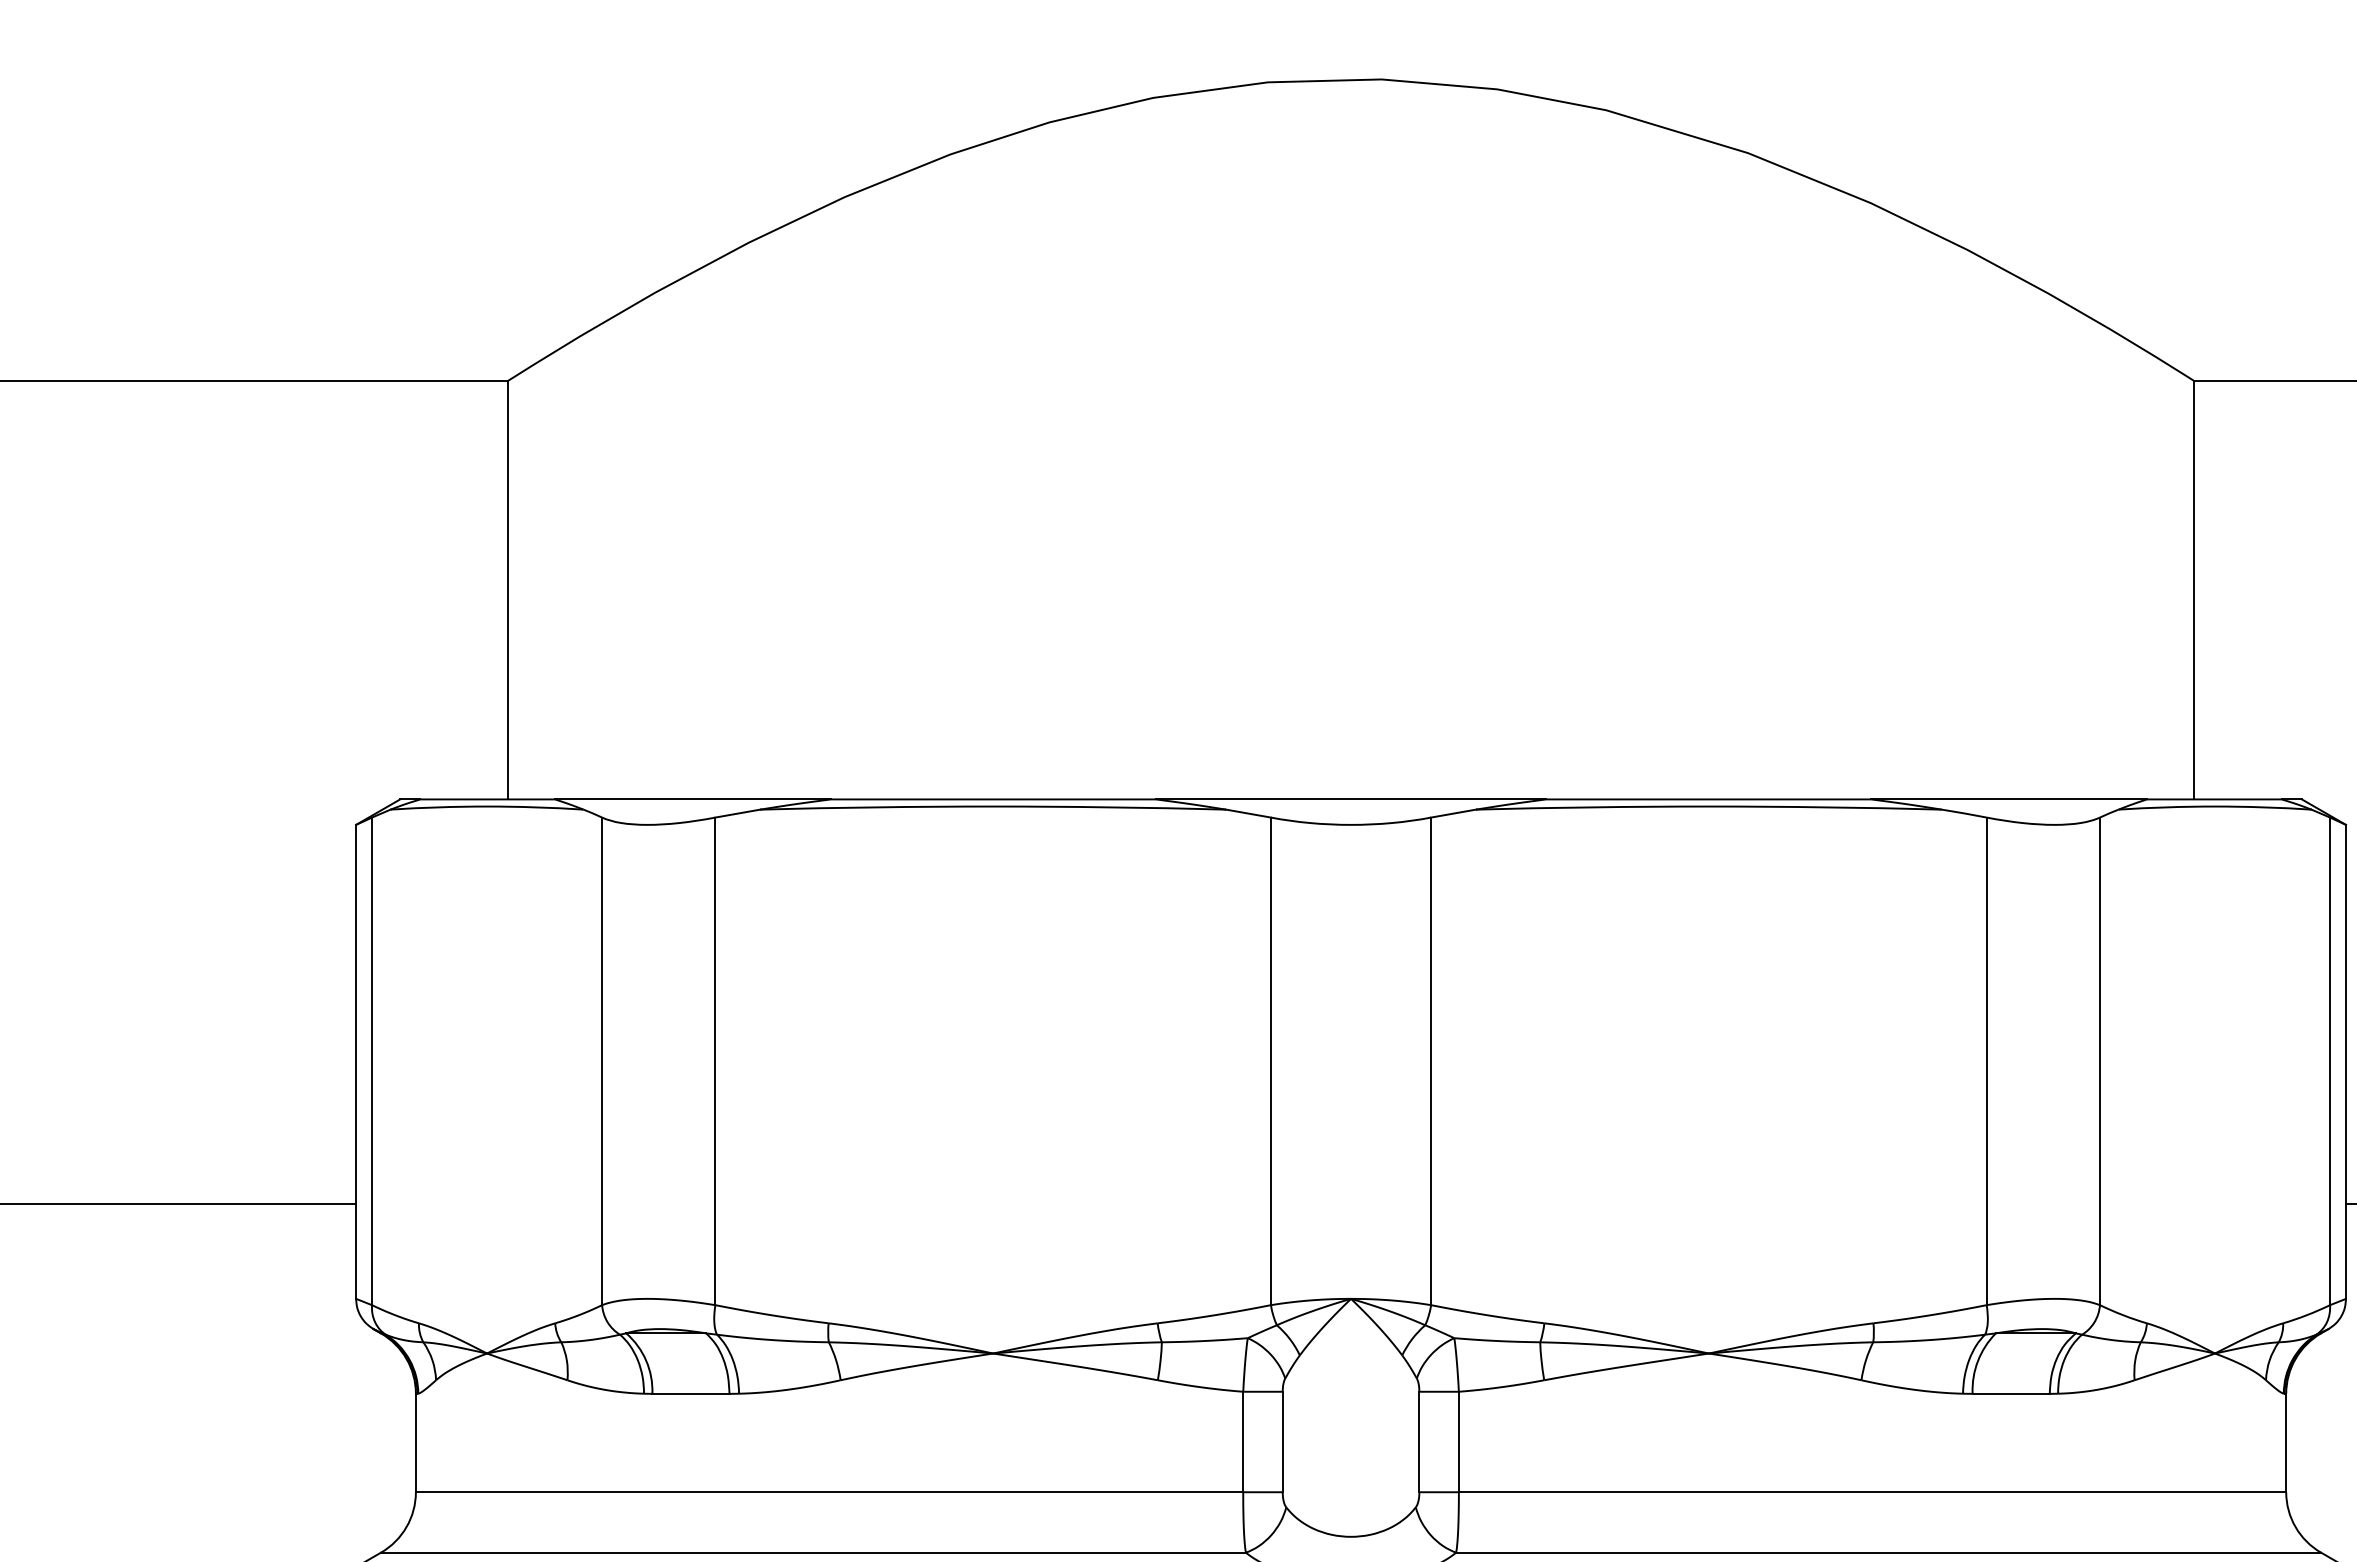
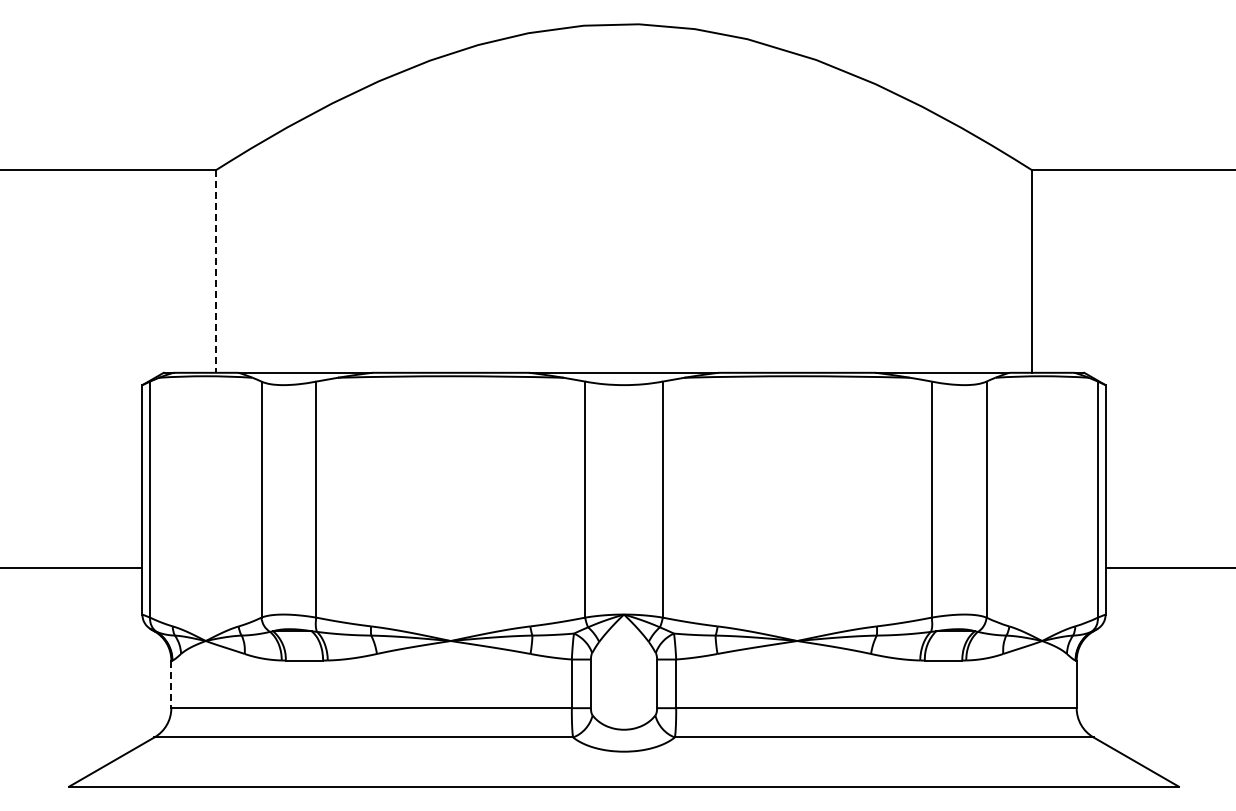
line: (509, 590) -> (216, 271), solid -> dashed
line: (416, 1443) -> (171, 684), solid -> dashed

